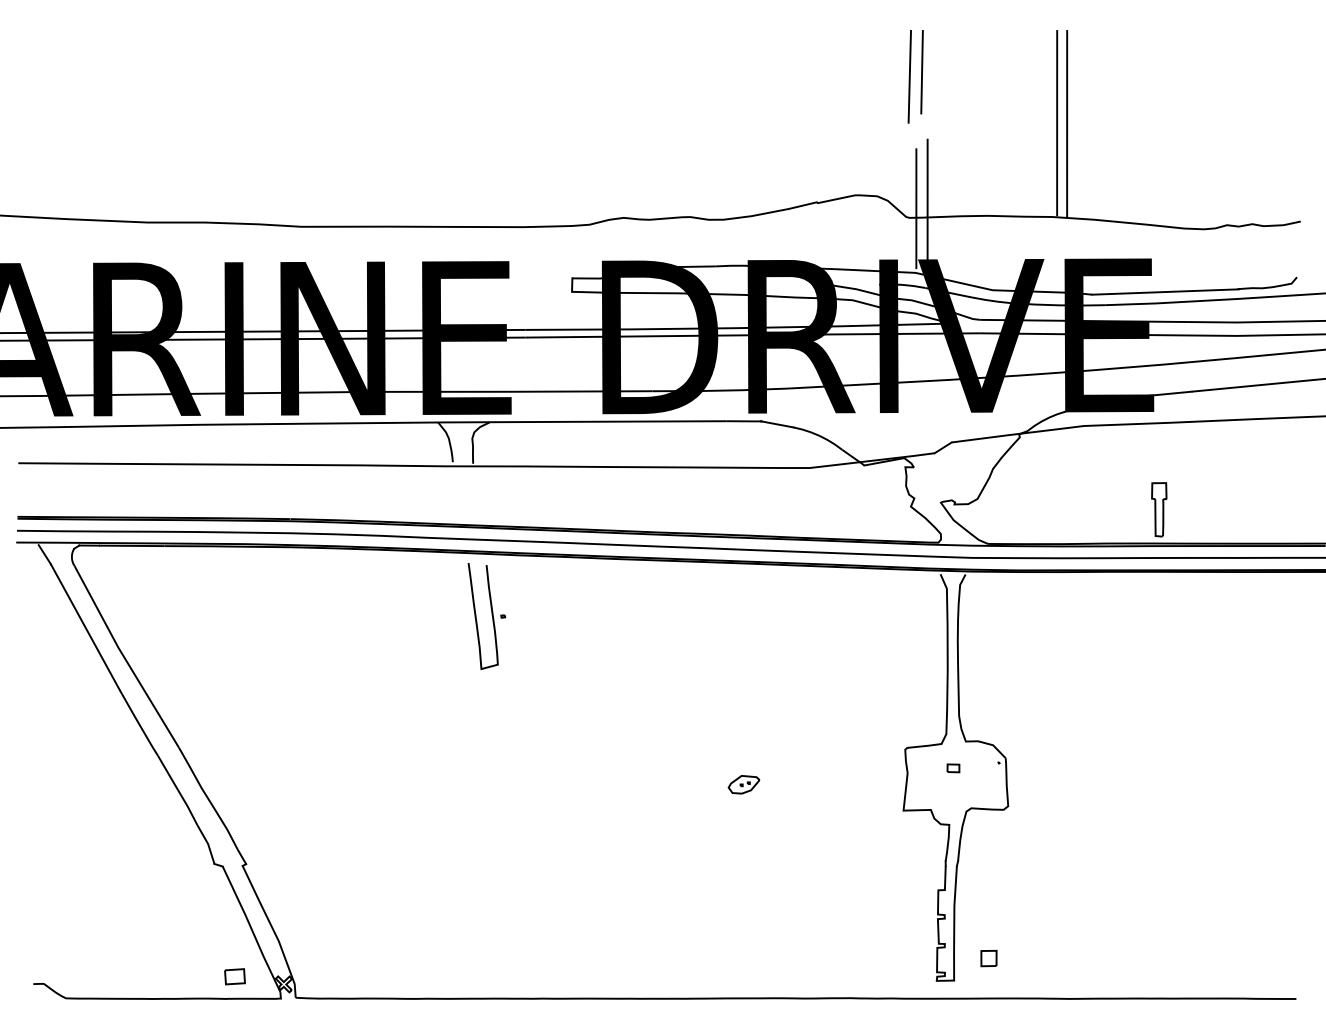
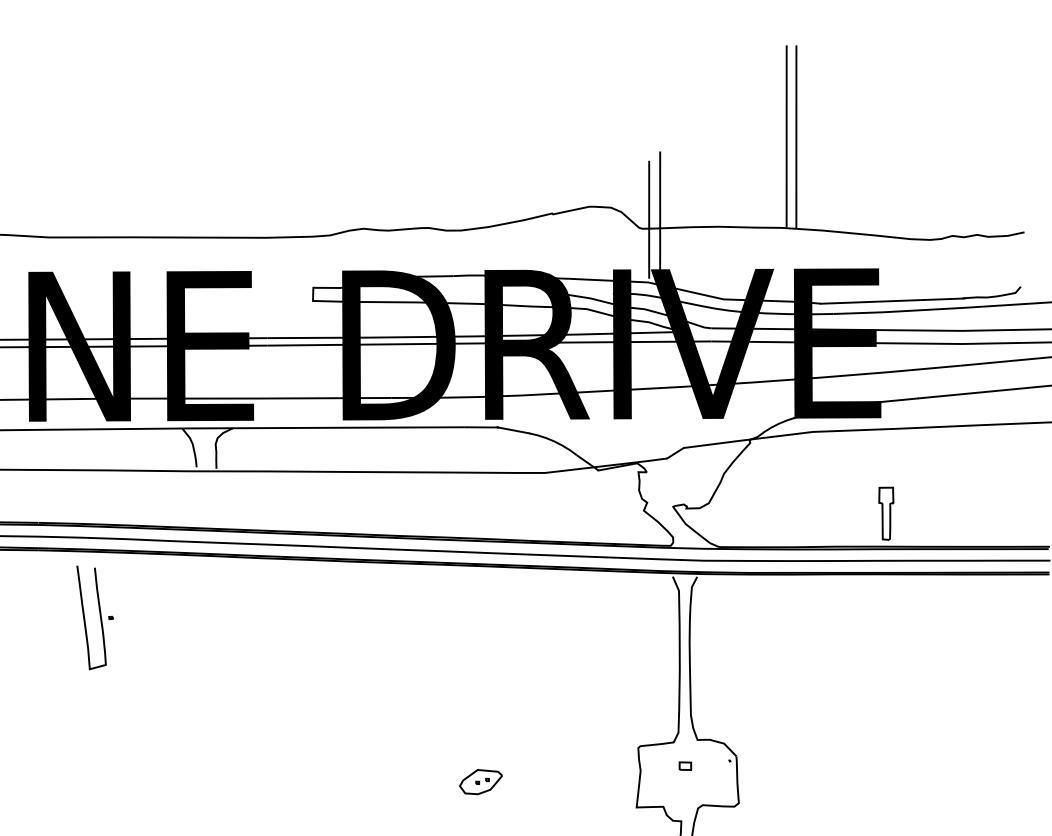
line: (921, 72) -> (654, 86), removed
line: (909, 76) -> (642, 90), removed
part: (486, 616) -> (94, 617), moved
part: (743, 784) -> (480, 781), size x1.4

